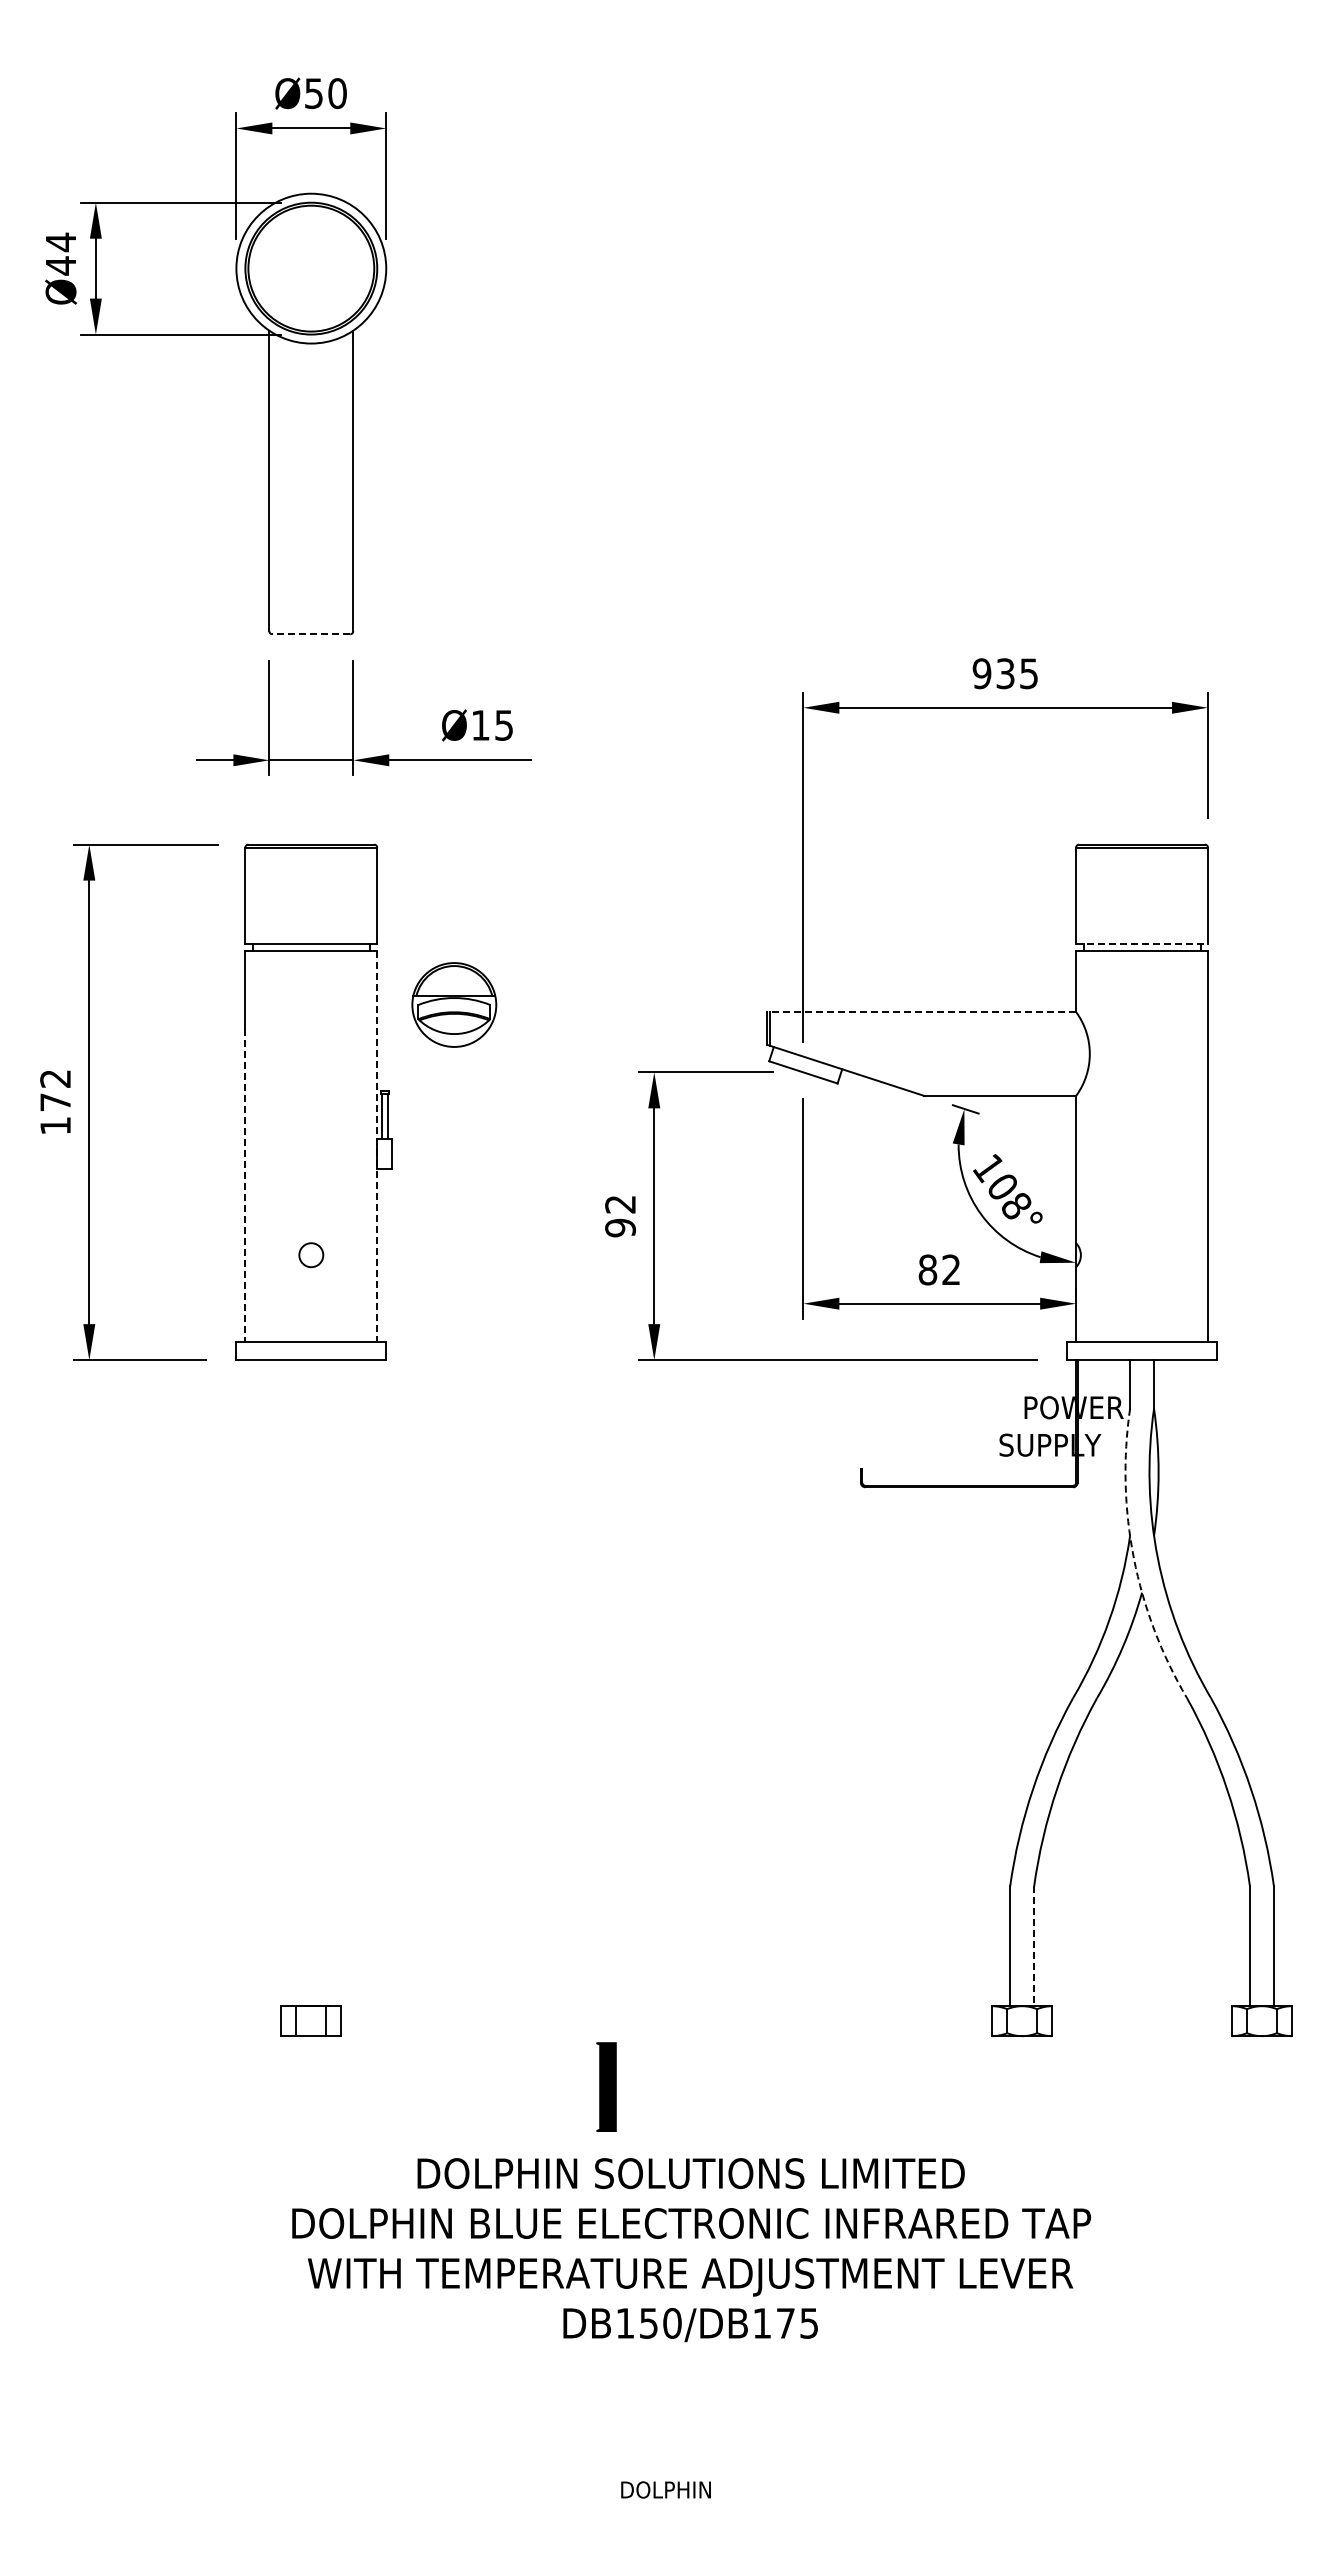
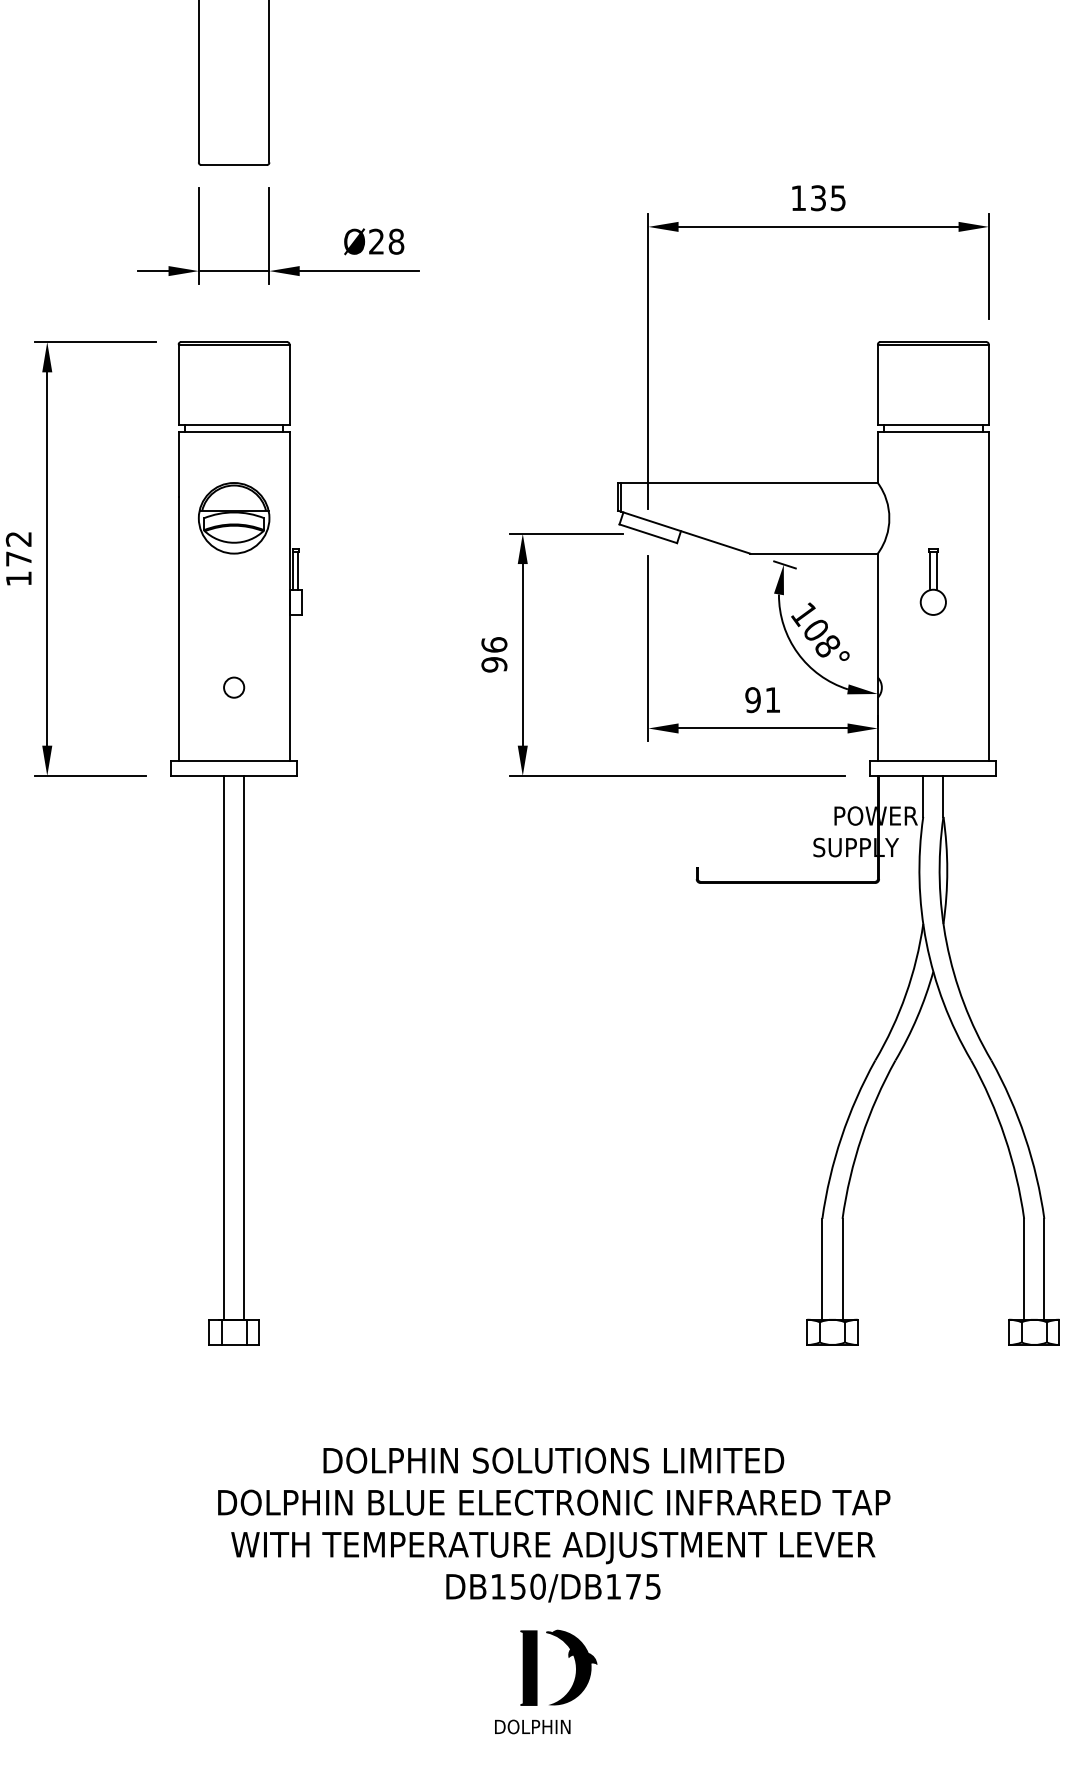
line: (311, 634) -> (234, 165), dashed -> solid
text: (981, 673) -> (798, 198), 935 -> 135
text: (492, 725) -> (386, 241), Ø15 -> Ø28
line: (1142, 943) -> (933, 425), dashed -> solid
part: (454, 1004) -> (234, 517), moved
line: (921, 1012) -> (747, 483), dashed -> solid
part: (1141, 1129) -> (932, 581), added
line: (377, 1146) -> (289, 596), dashed -> solid
line: (245, 1185) -> (178, 628), dashed -> solid
text: (620, 1204) -> (494, 644), 92 -> 96
text: (938, 1269) -> (762, 699), 82 -> 91
arc: (1133, 1558) -> (926, 942), dashed -> solid
line: (299, 1683) -> (224, 1048), added
line: (323, 1683) -> (244, 1048), added
line: (1034, 1946) -> (842, 1269), dashed -> solid
part: (606, 2086) -> (528, 1667), moved
part: (712, 2419) -> (571, 1667), added

